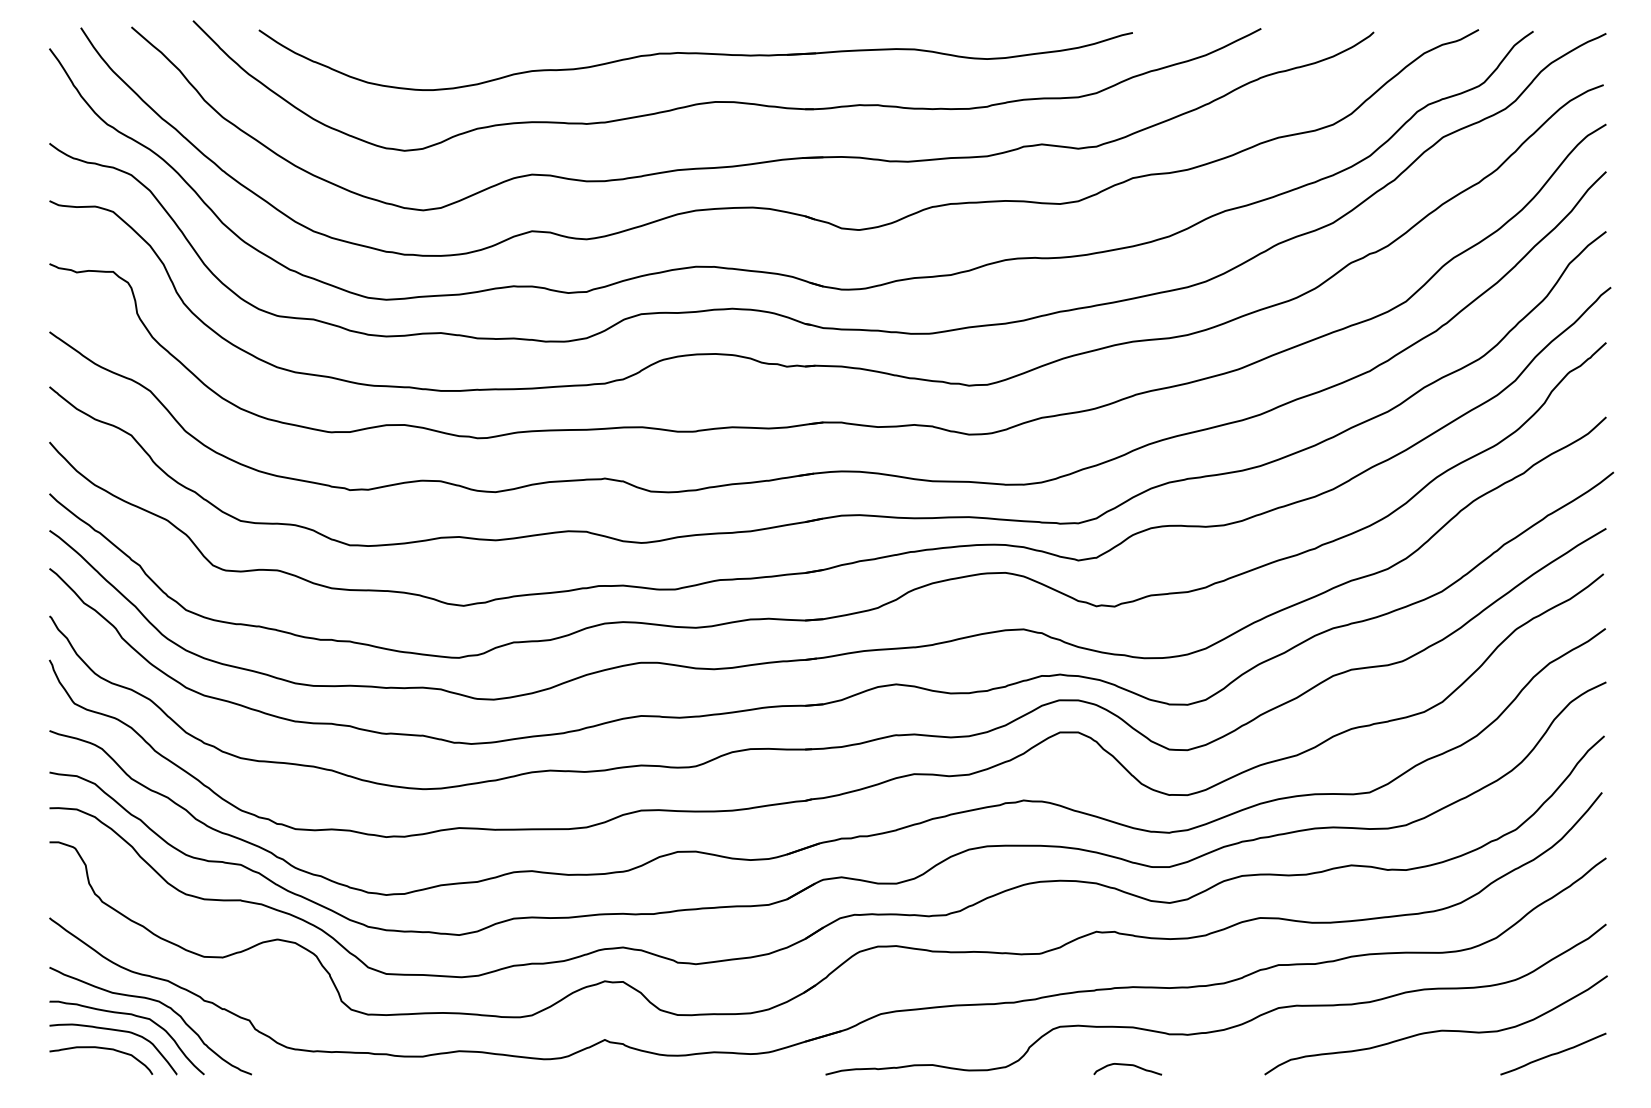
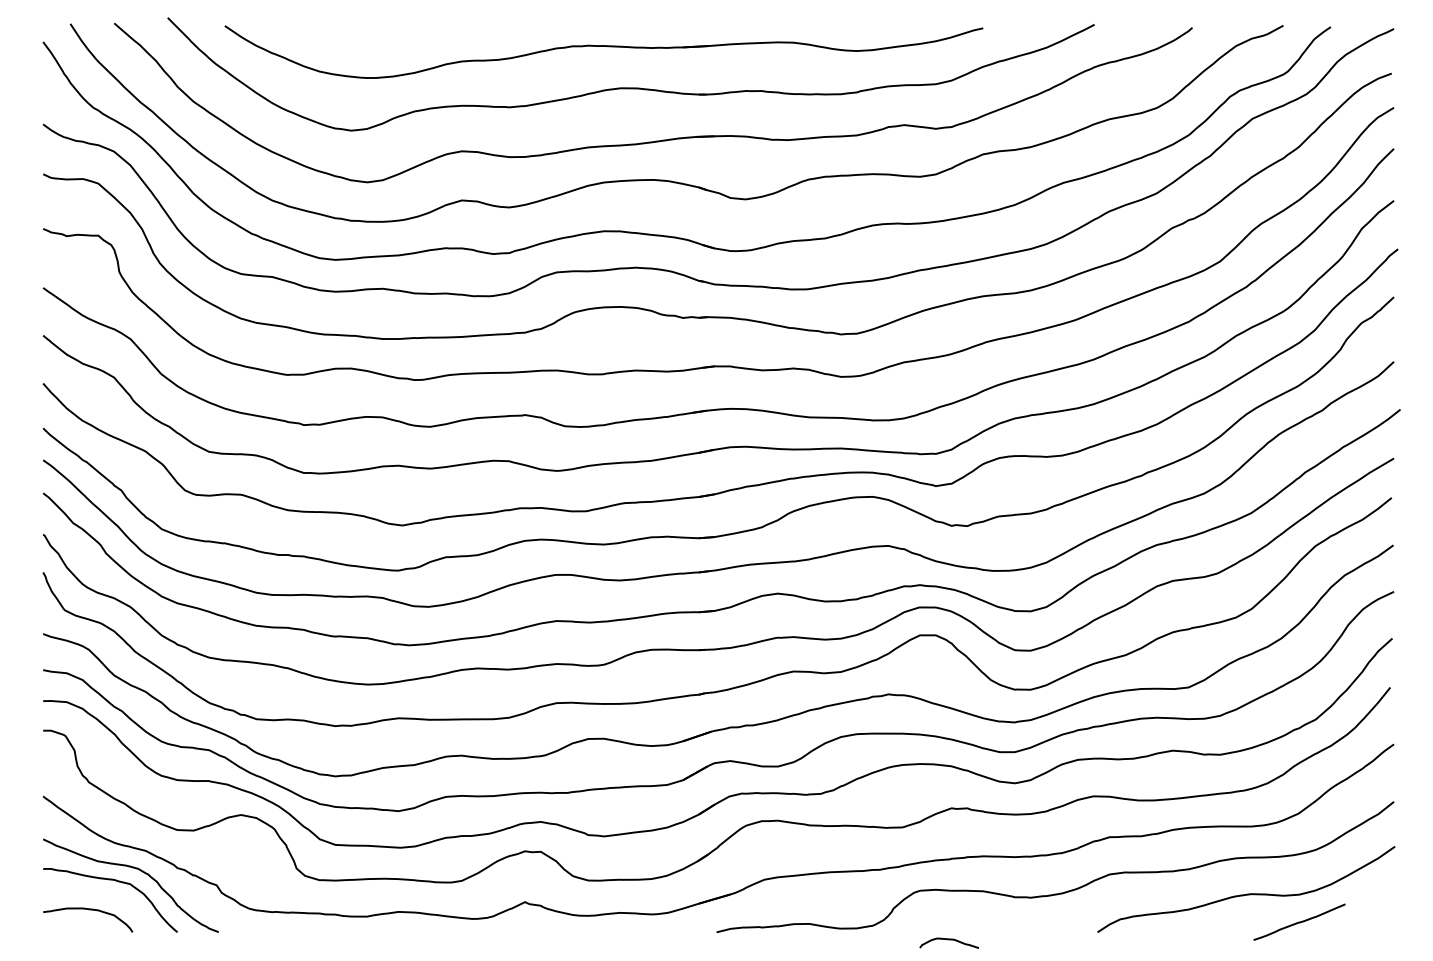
curve: (116, 1031) -> (101, 894), removed
curve: (1553, 1053) -> (1299, 921), moved
curve: (1127, 1065) -> (949, 939), moved

